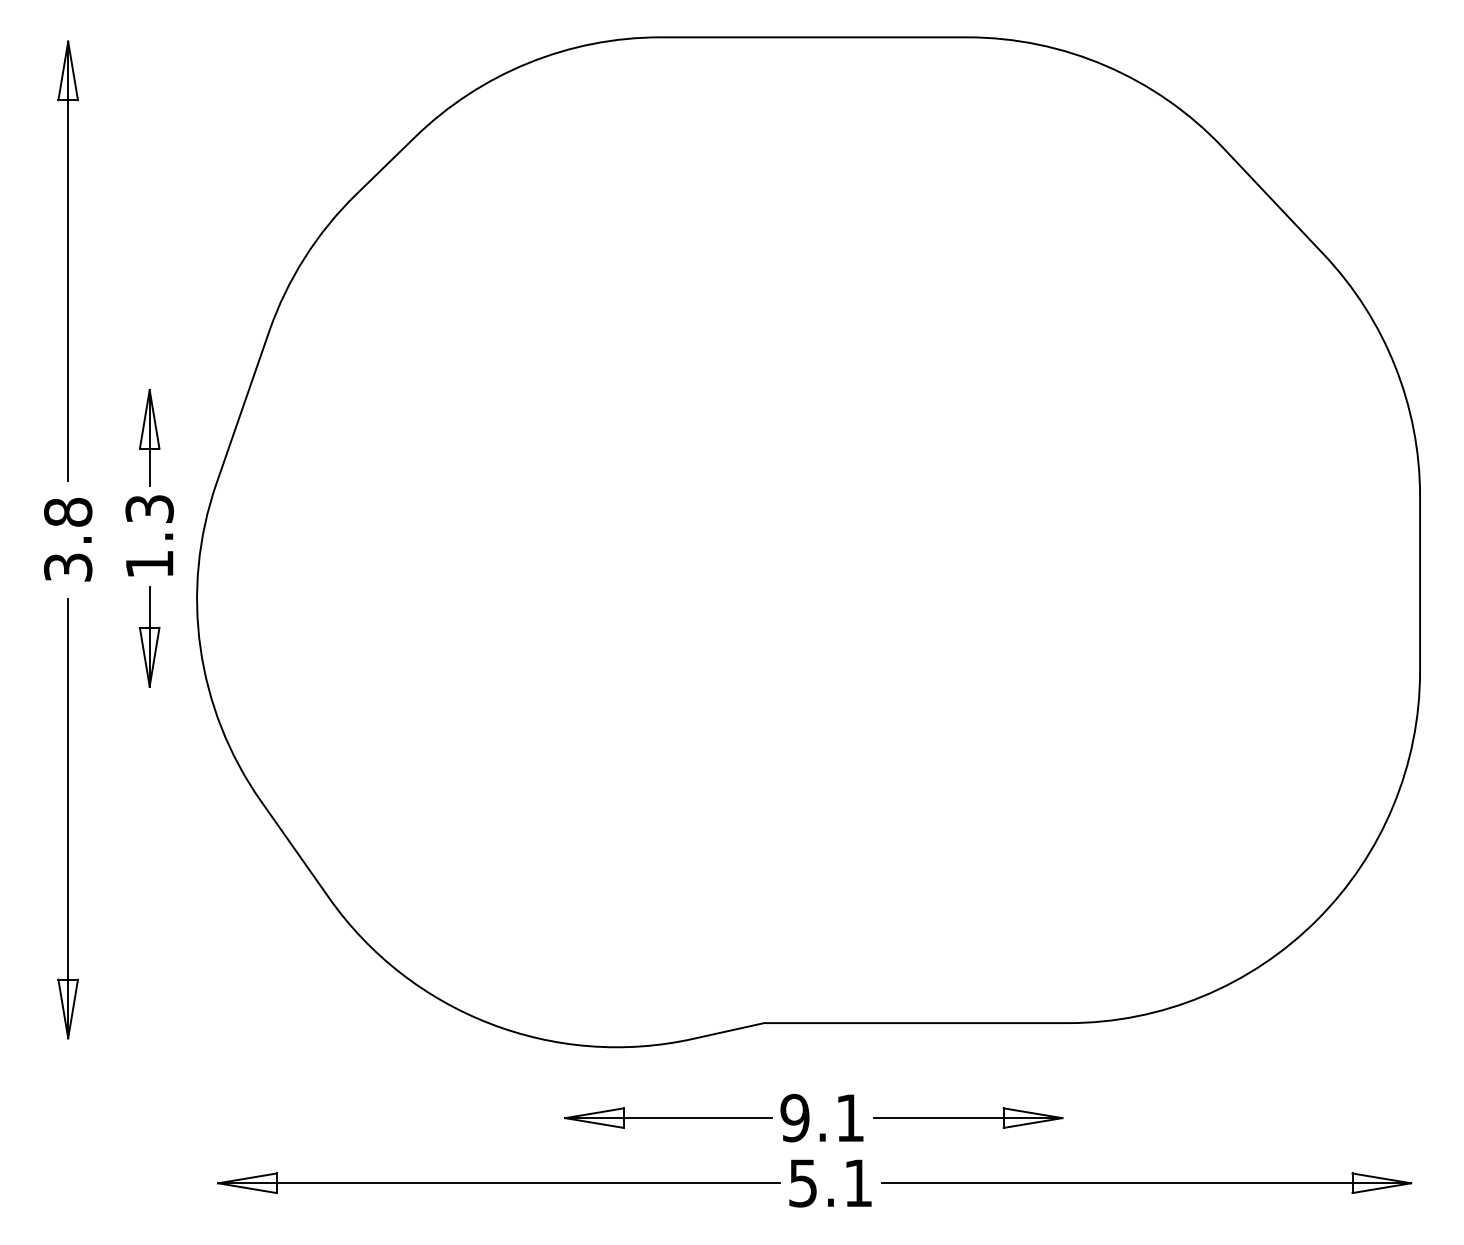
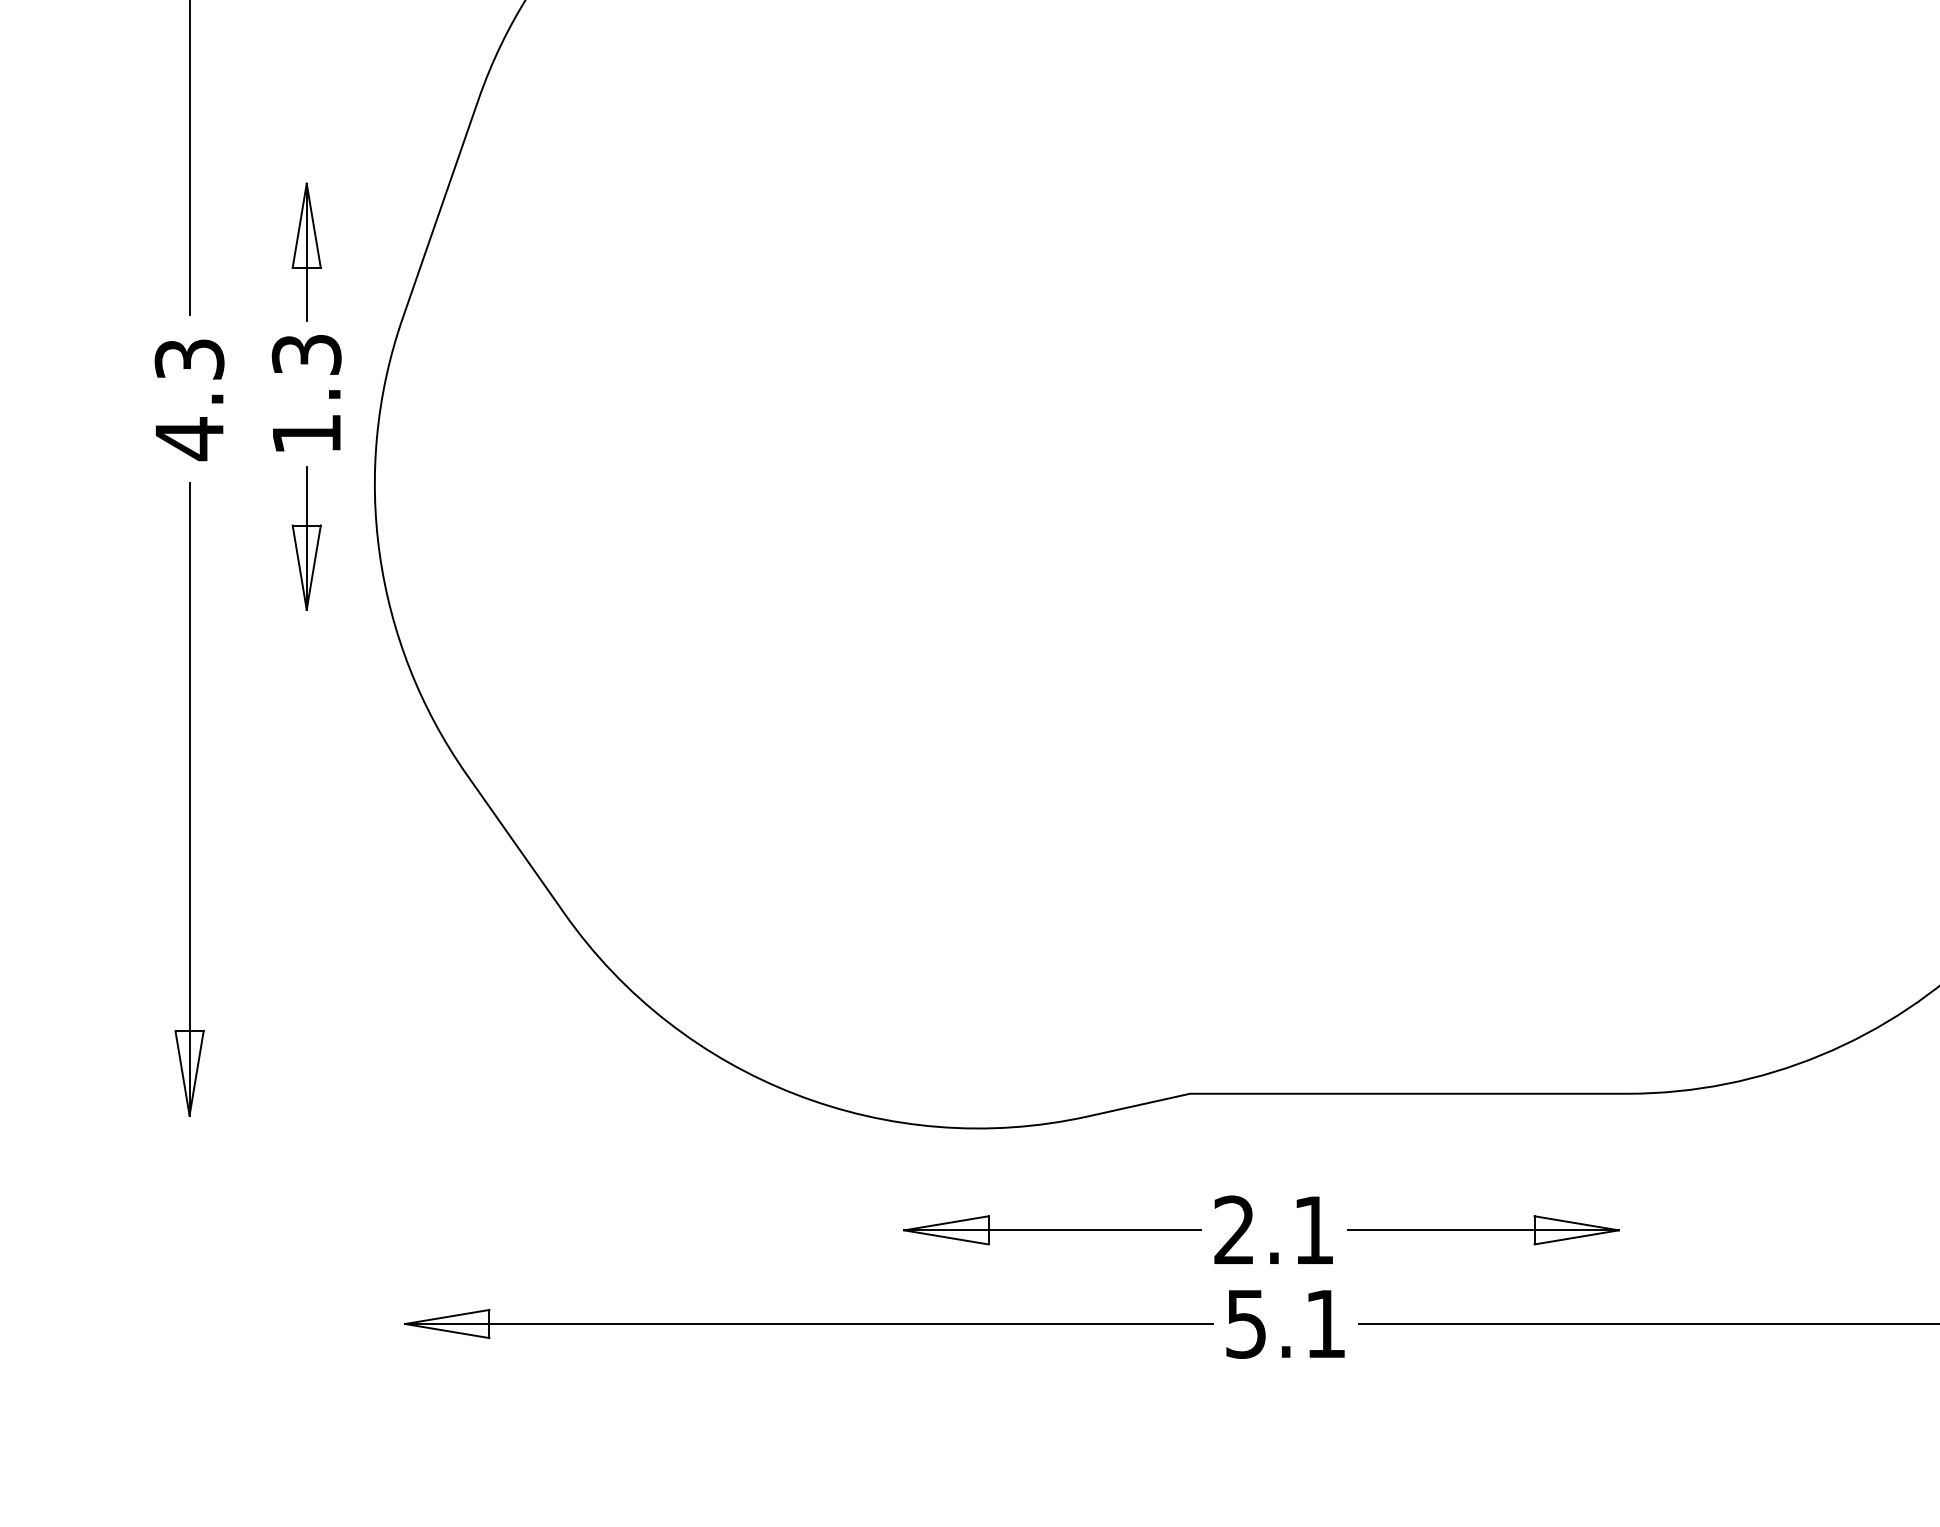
text: (68, 540) -> (190, 399), 3.8 -> 4.3
text: (794, 1118) -> (1233, 1230), 9.1 -> 2.1

